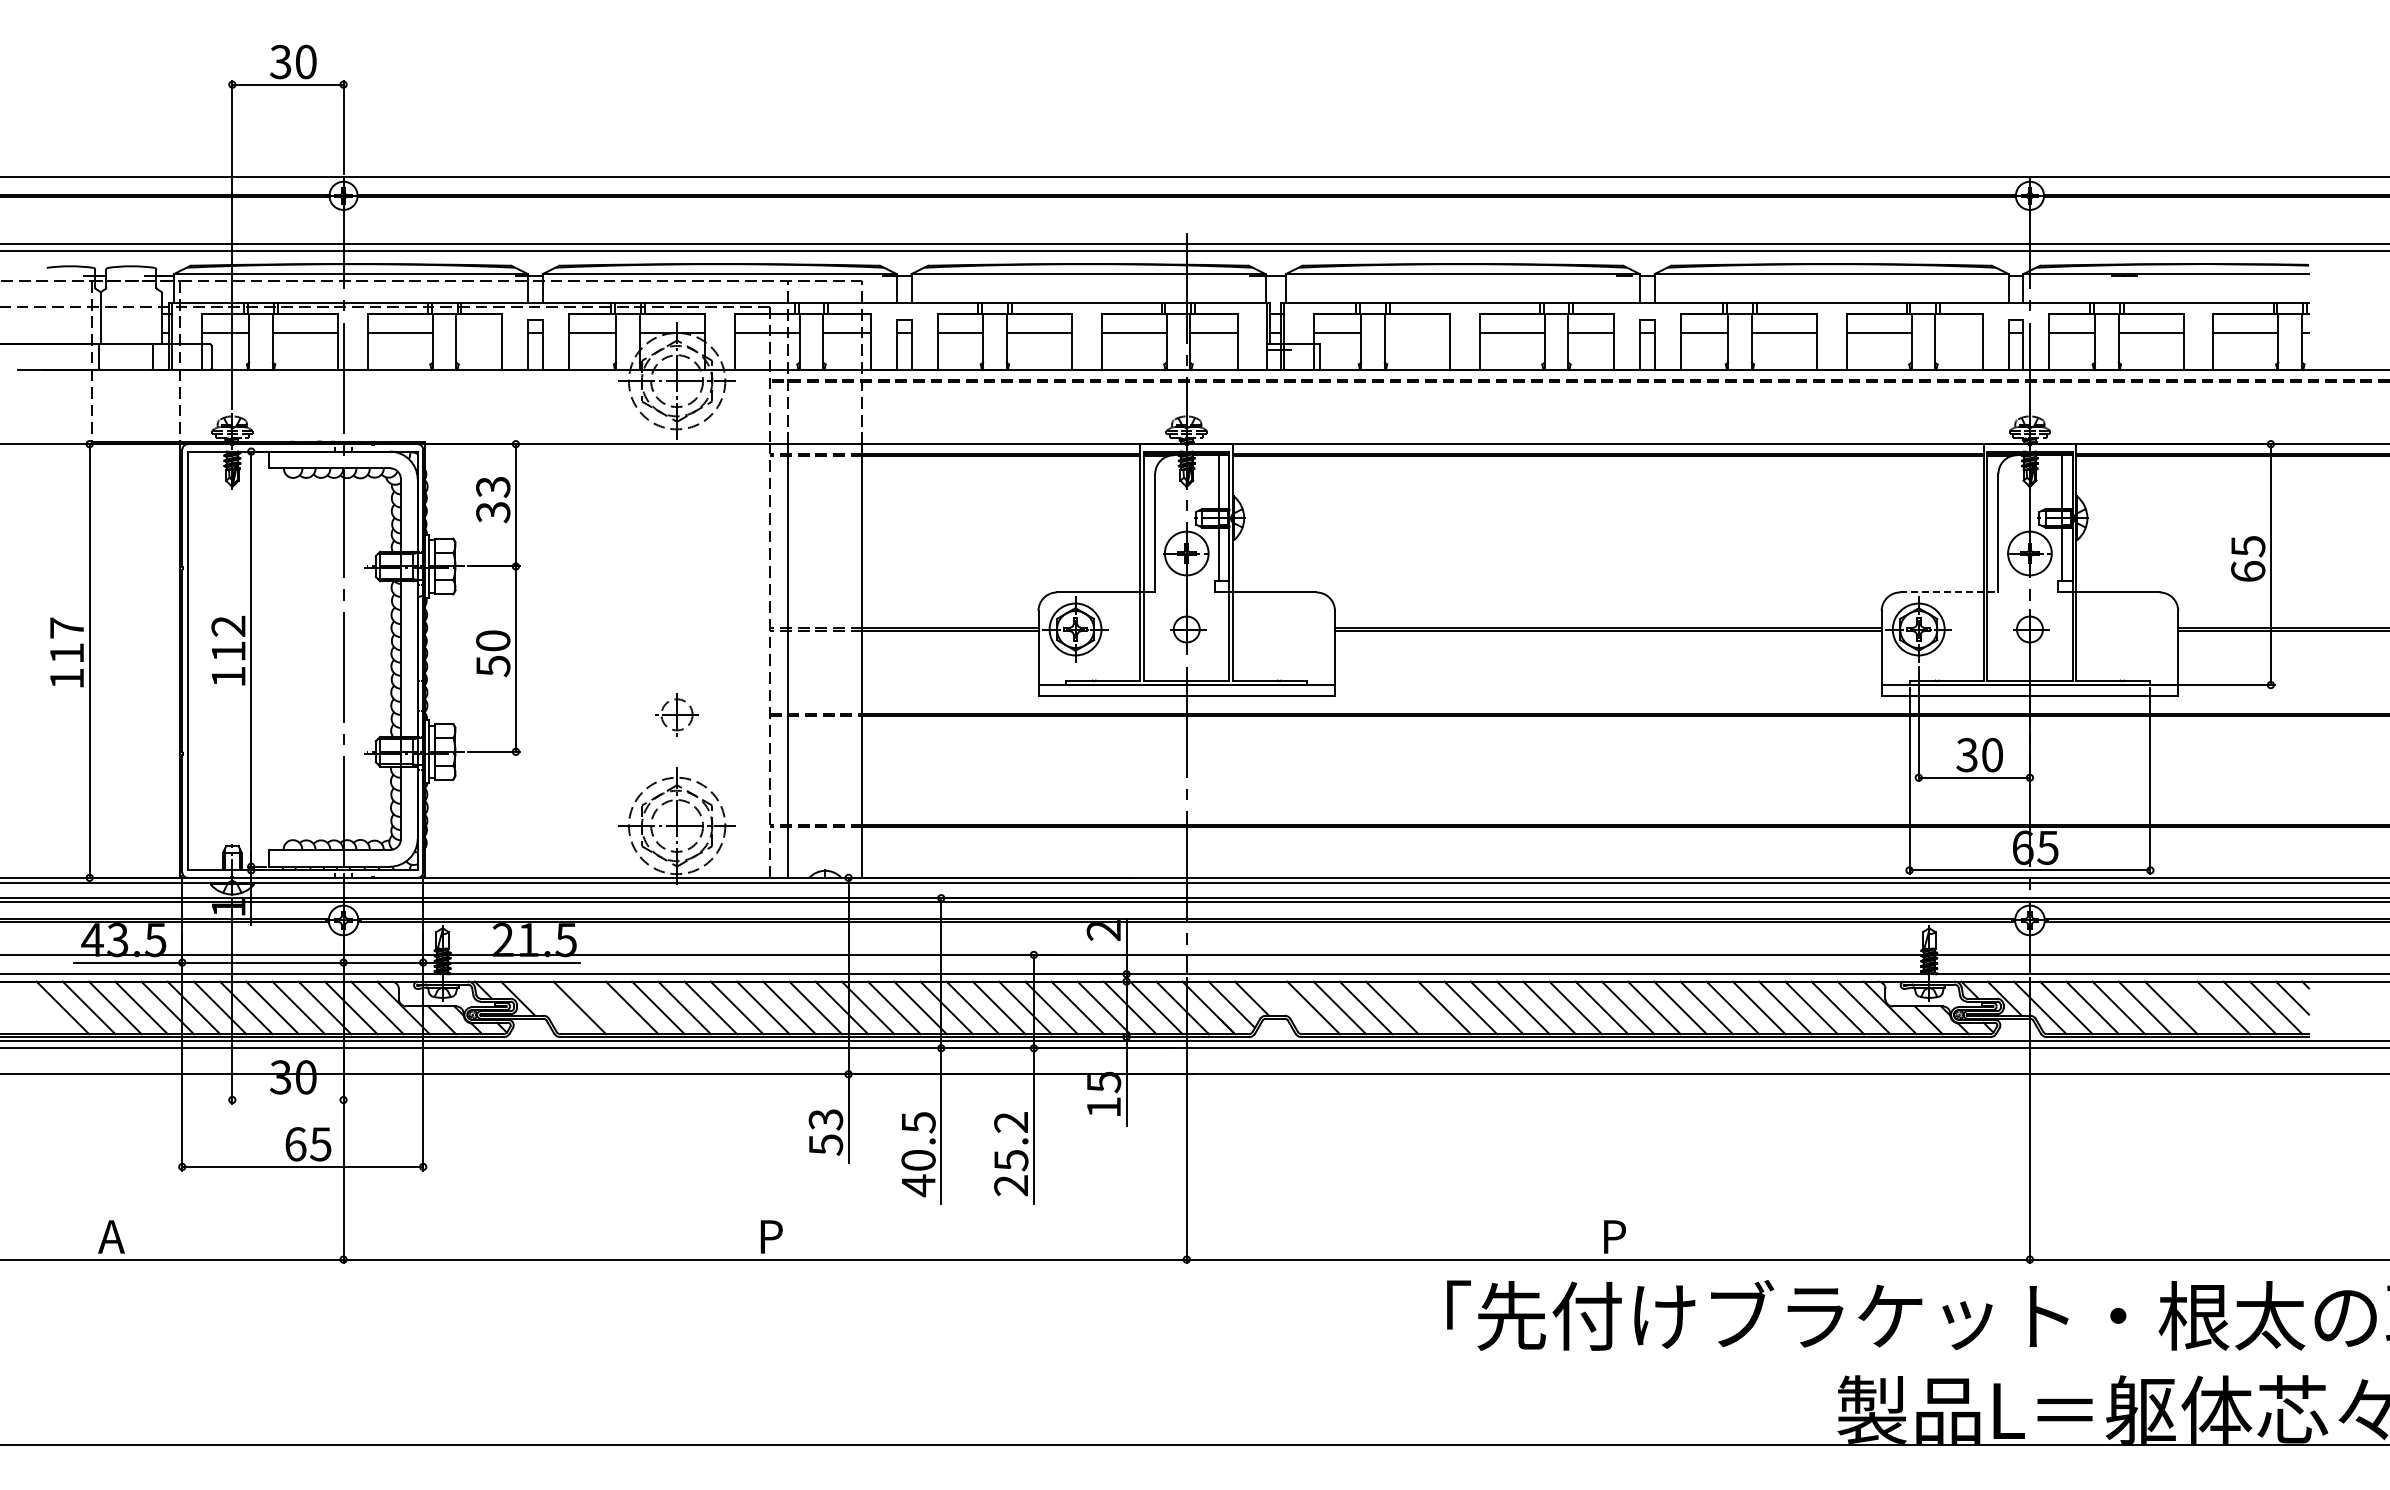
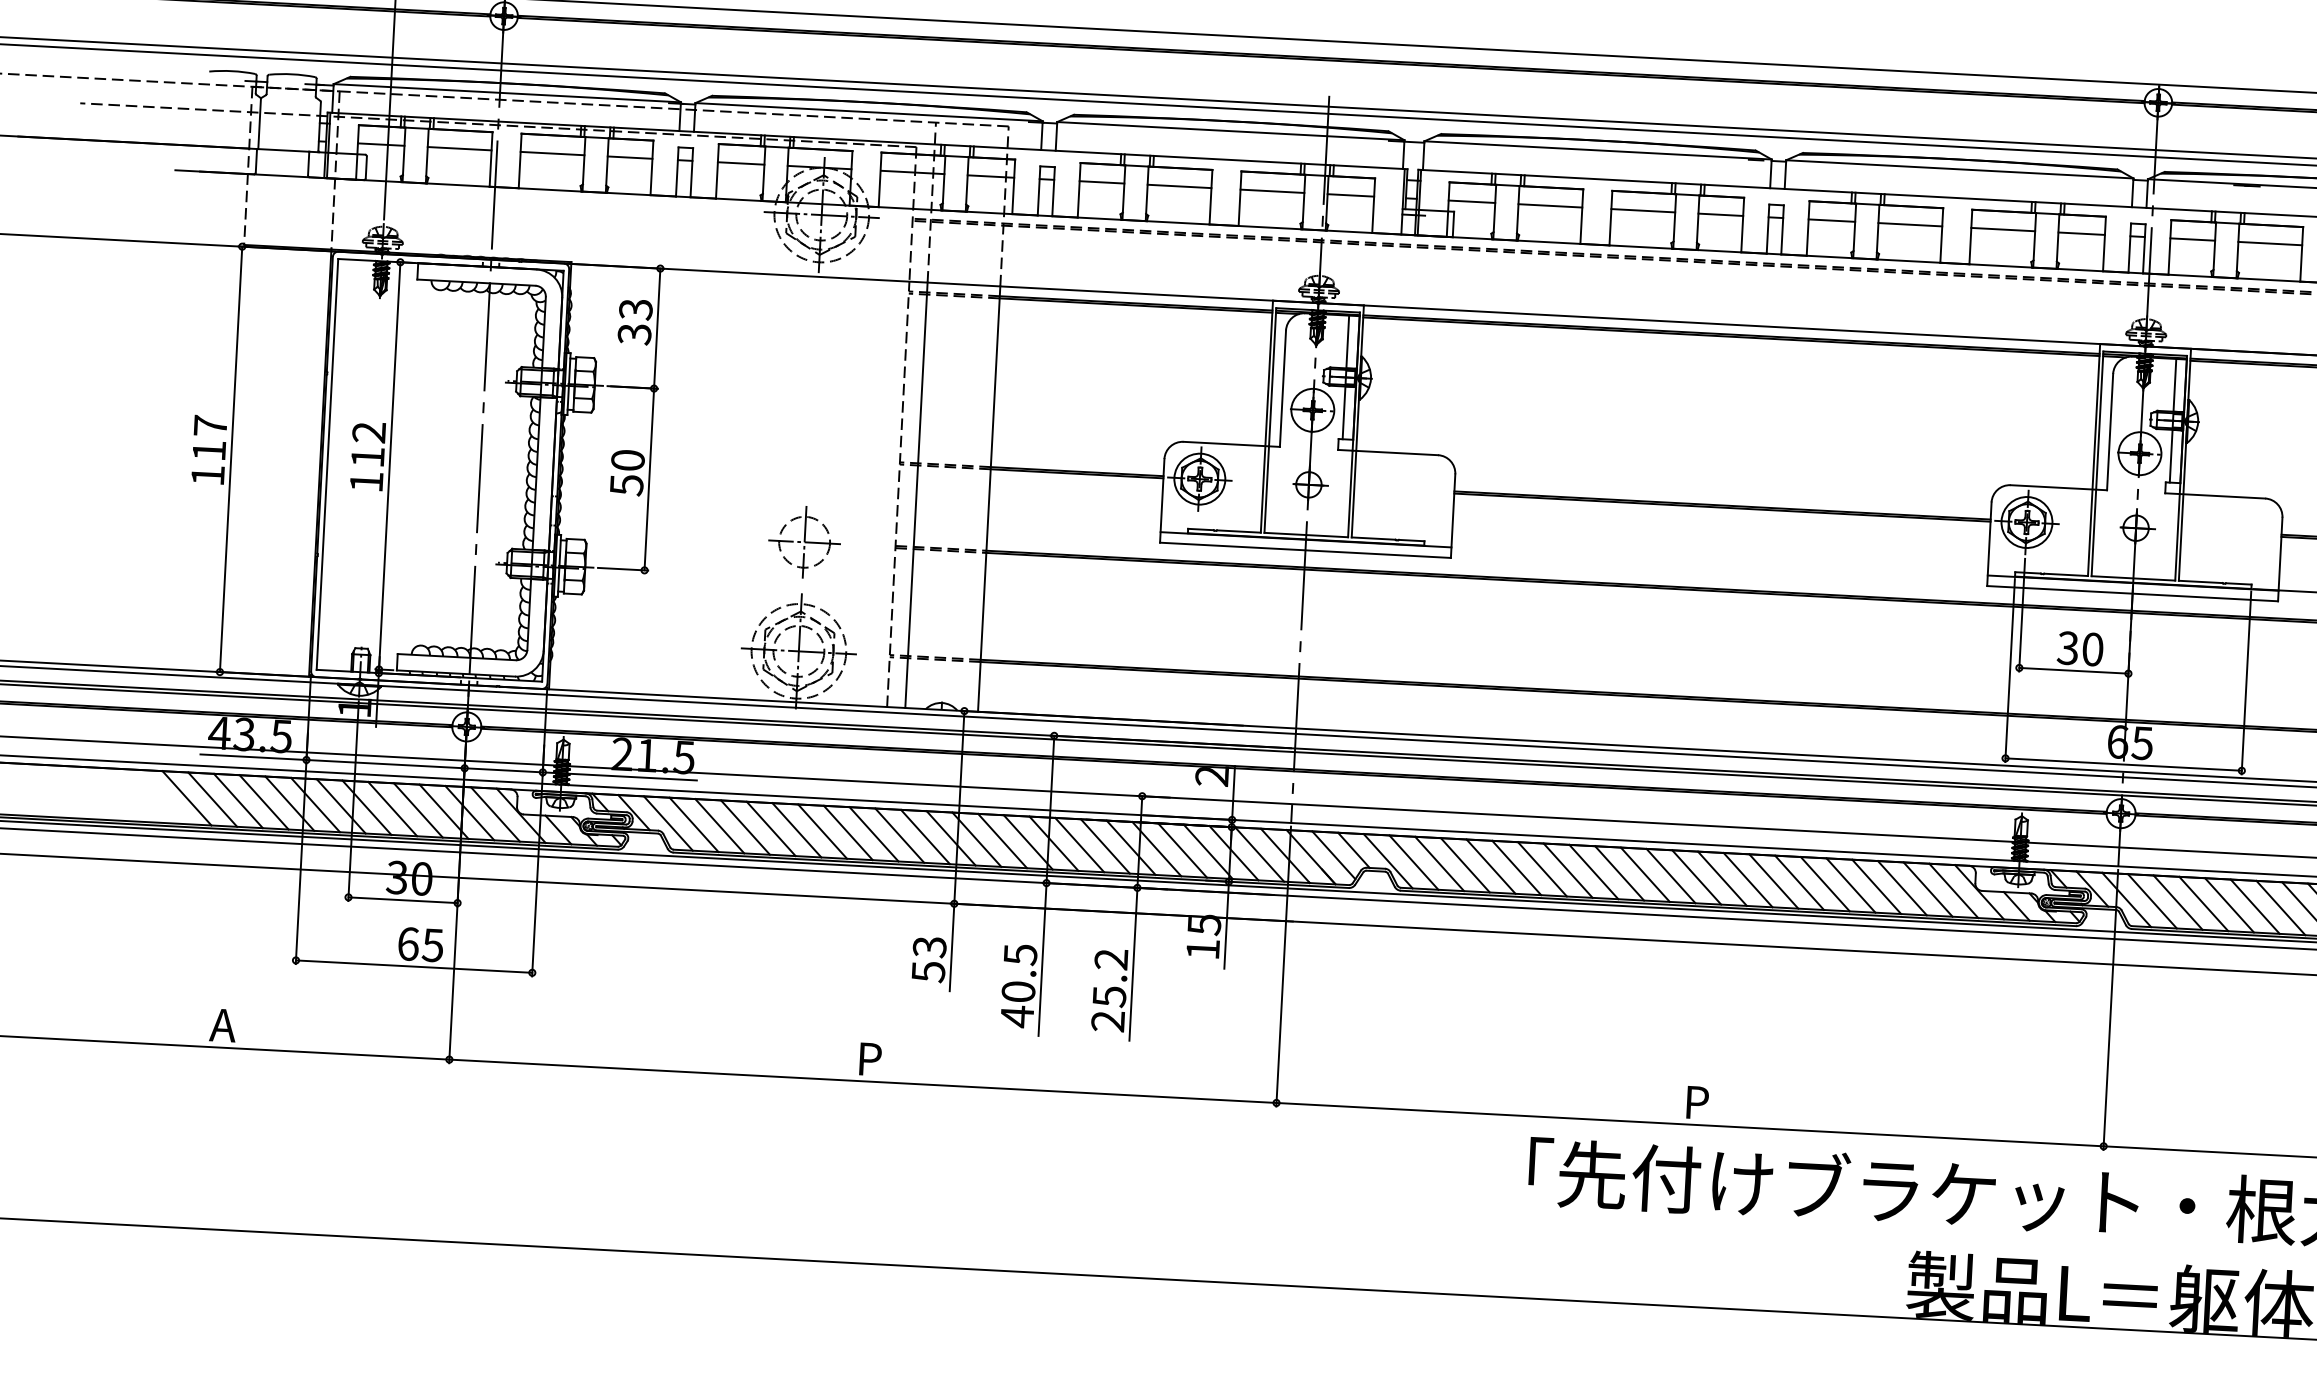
line: (479, 333) -> (630, 158), added
line: (1416, 333) -> (1549, 206), added
line: (1958, 333) -> (2081, 234), added
line: (1949, 592) -> (2059, 487), dashed -> solid
part: (676, 714) -> (804, 542), size x1.67
line: (553, 1007) -> (668, 823), added
line: (605, 1007) -> (719, 825), added
line: (1287, 1007) -> (1388, 860), added
line: (1418, 1007) -> (1516, 867), added
line: (2197, 1007) -> (2280, 907), added
line: (287, 1100) -> (402, 900), added

